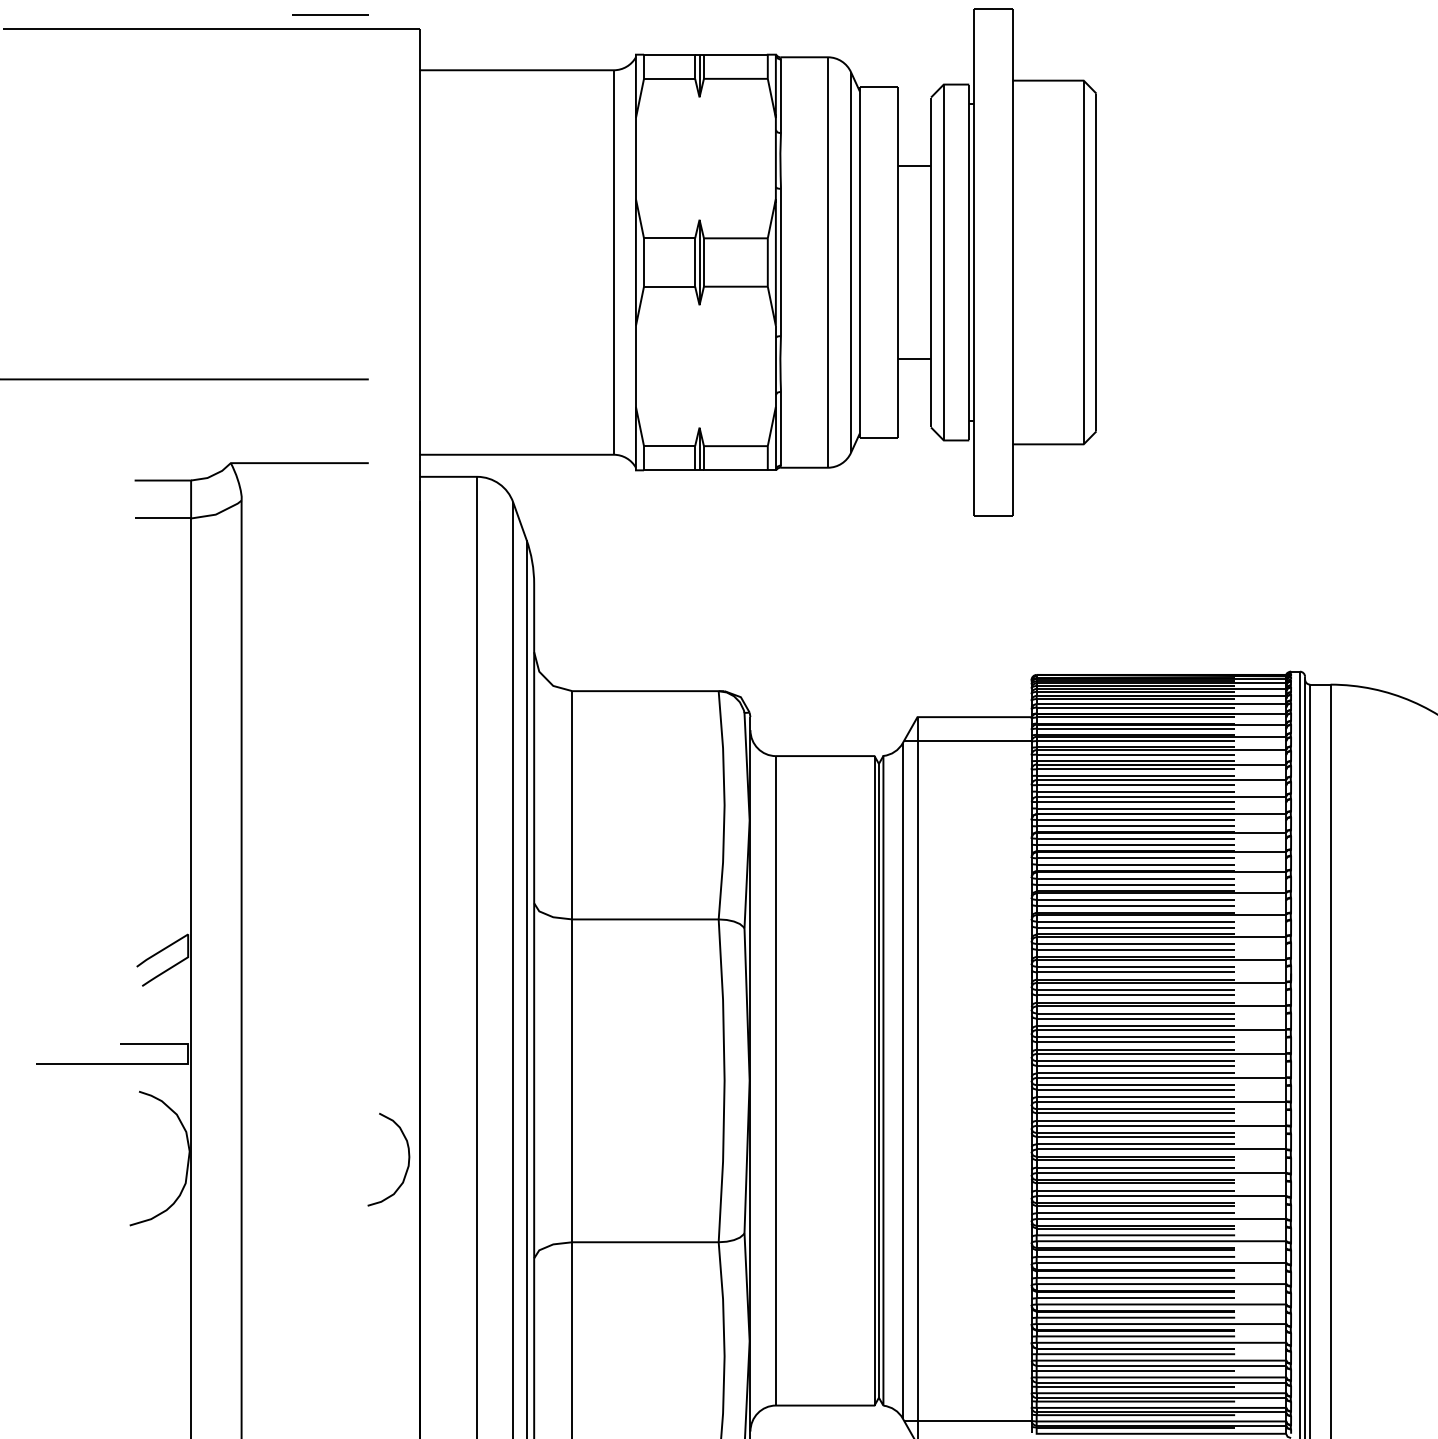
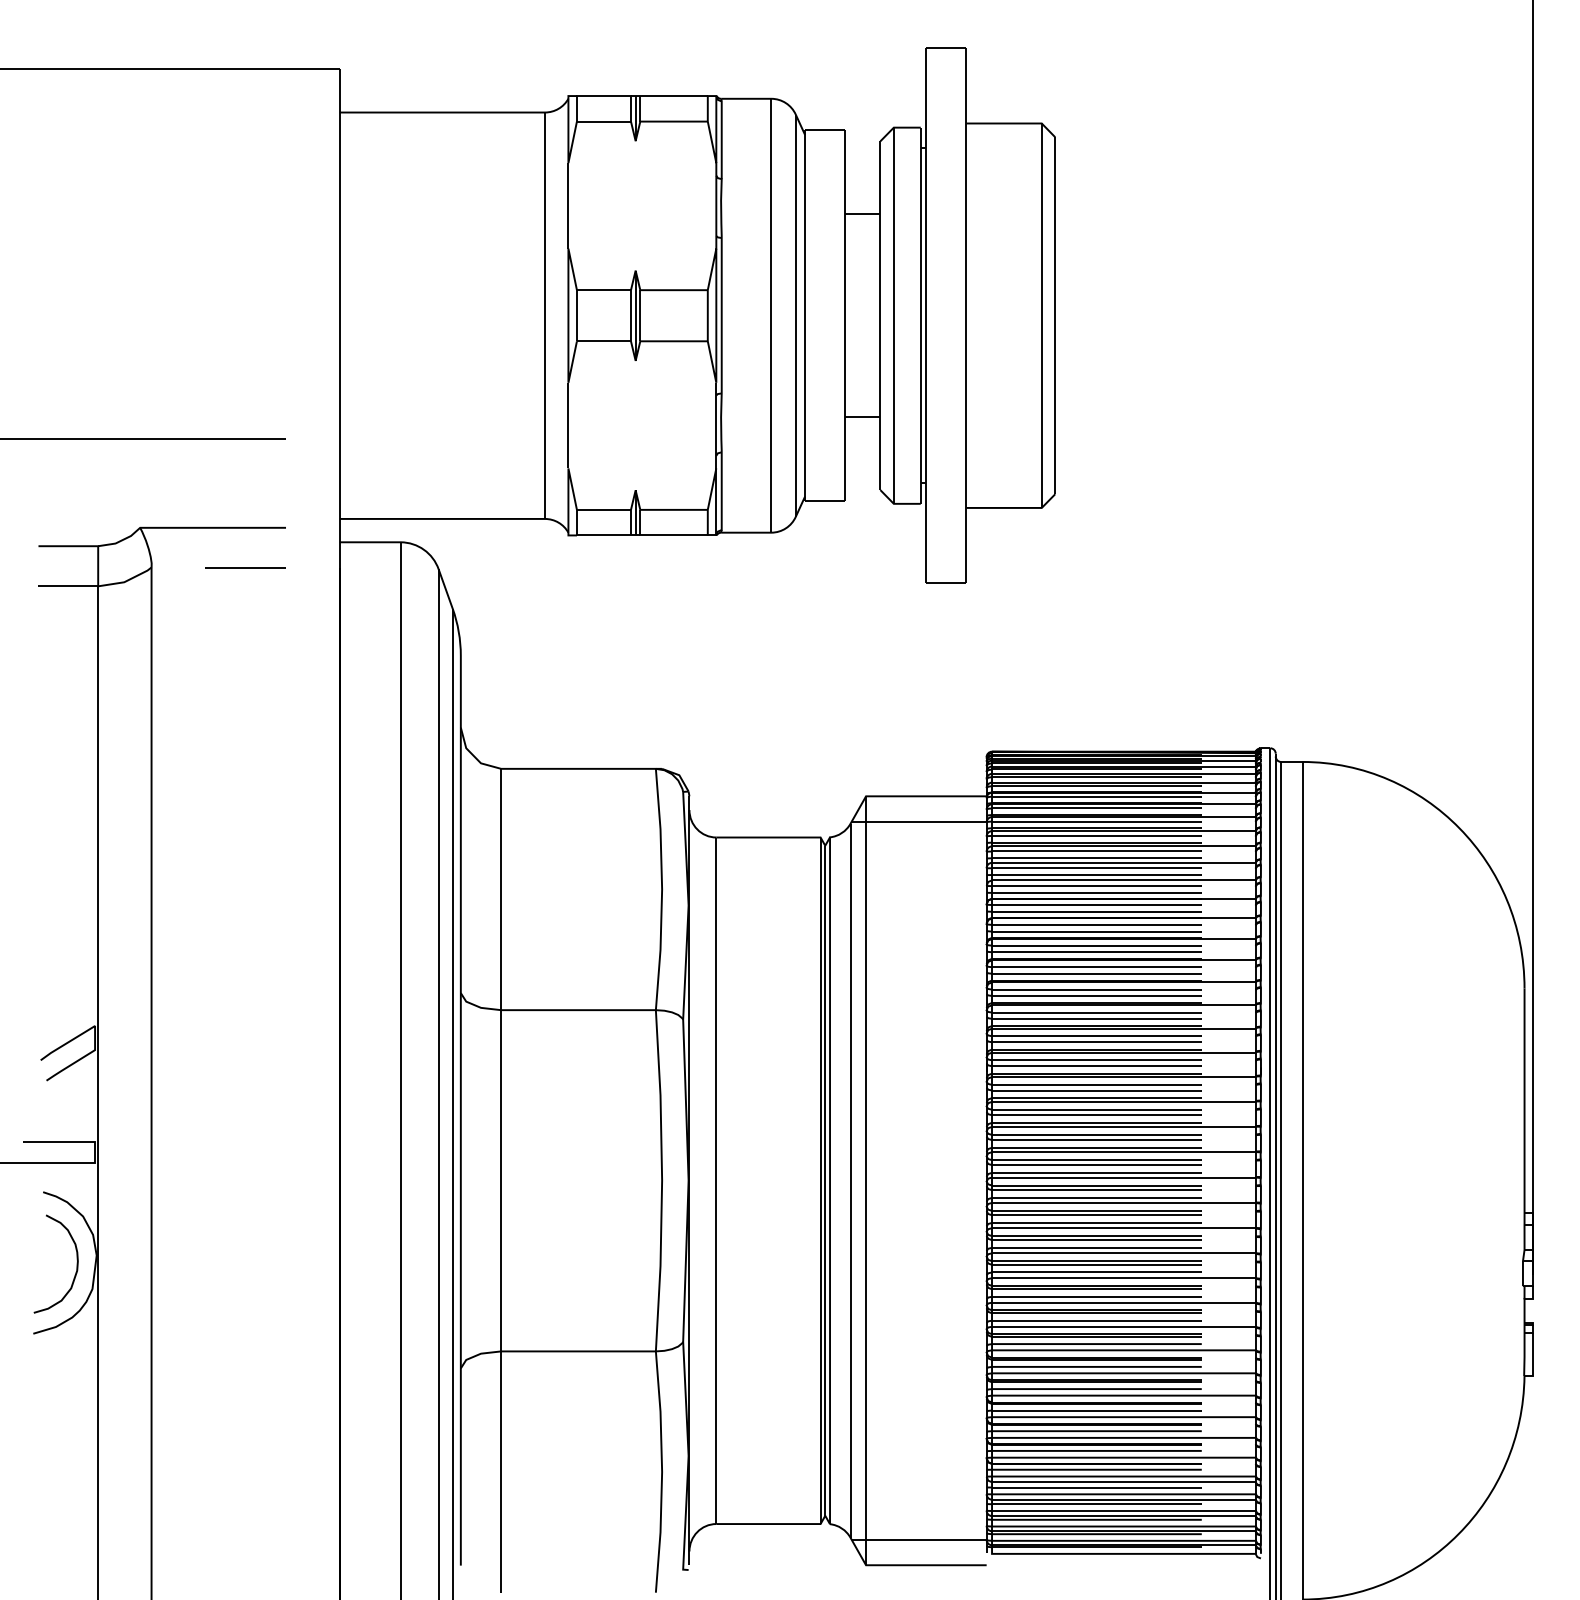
line: (330, 14) -> (245, 567), moved
curve: (408, 1159) -> (76, 1263), moved

